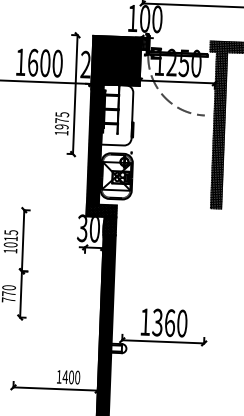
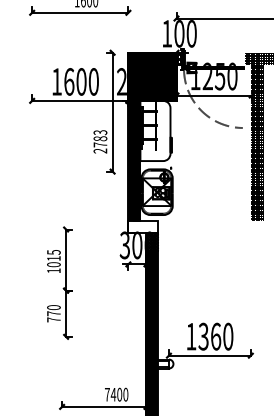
text: (62, 123) -> (100, 141), 1975 -> 2783
hatch: (101, 211) -> (143, 227), removed
text: (59, 376) -> (107, 394), 1400 -> 7400

